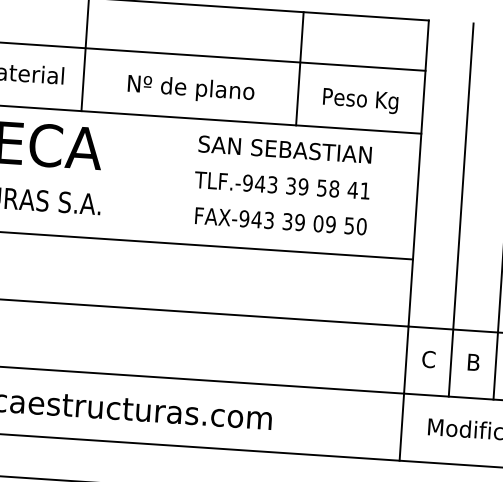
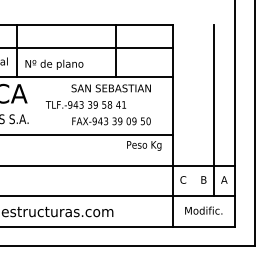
text: (191, 88) -> (54, 64), moved
text: (361, 100) -> (144, 145), moved
text: (281, 184) -> (85, 104), moved
line: (461, 209) -> (193, 110), removed

